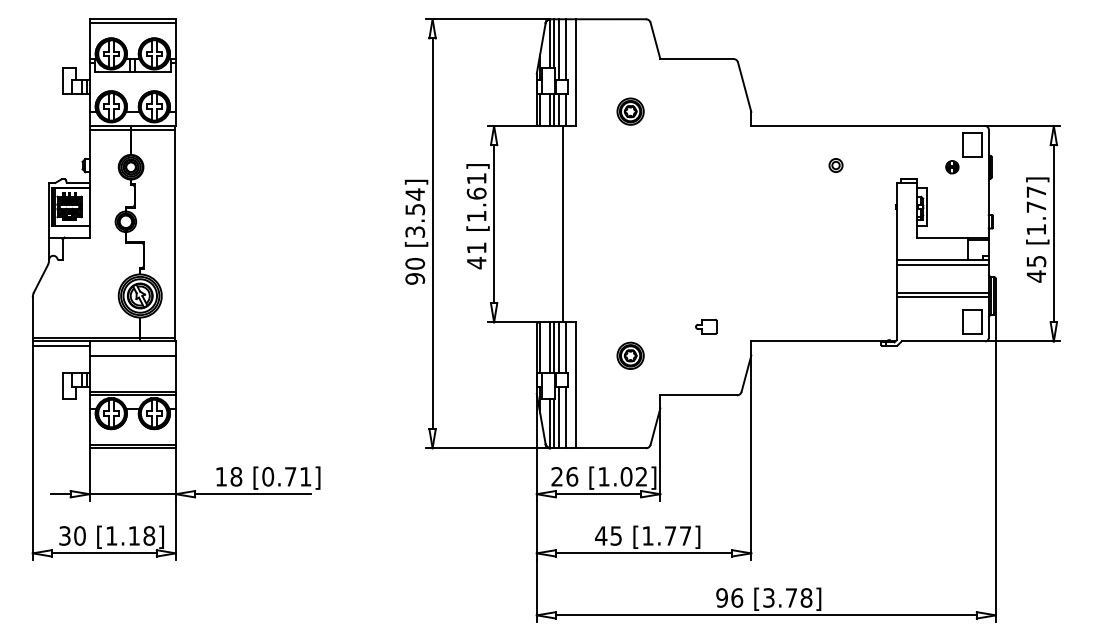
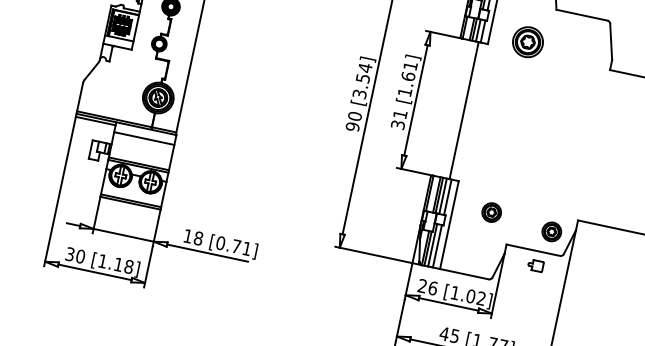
part: (630, 111) -> (527, 42), size x1.6
text: (476, 263) -> (397, 125), 41 -> 31
part: (706, 326) -> (535, 265), moved
part: (718, 364) -> (551, 231), added

